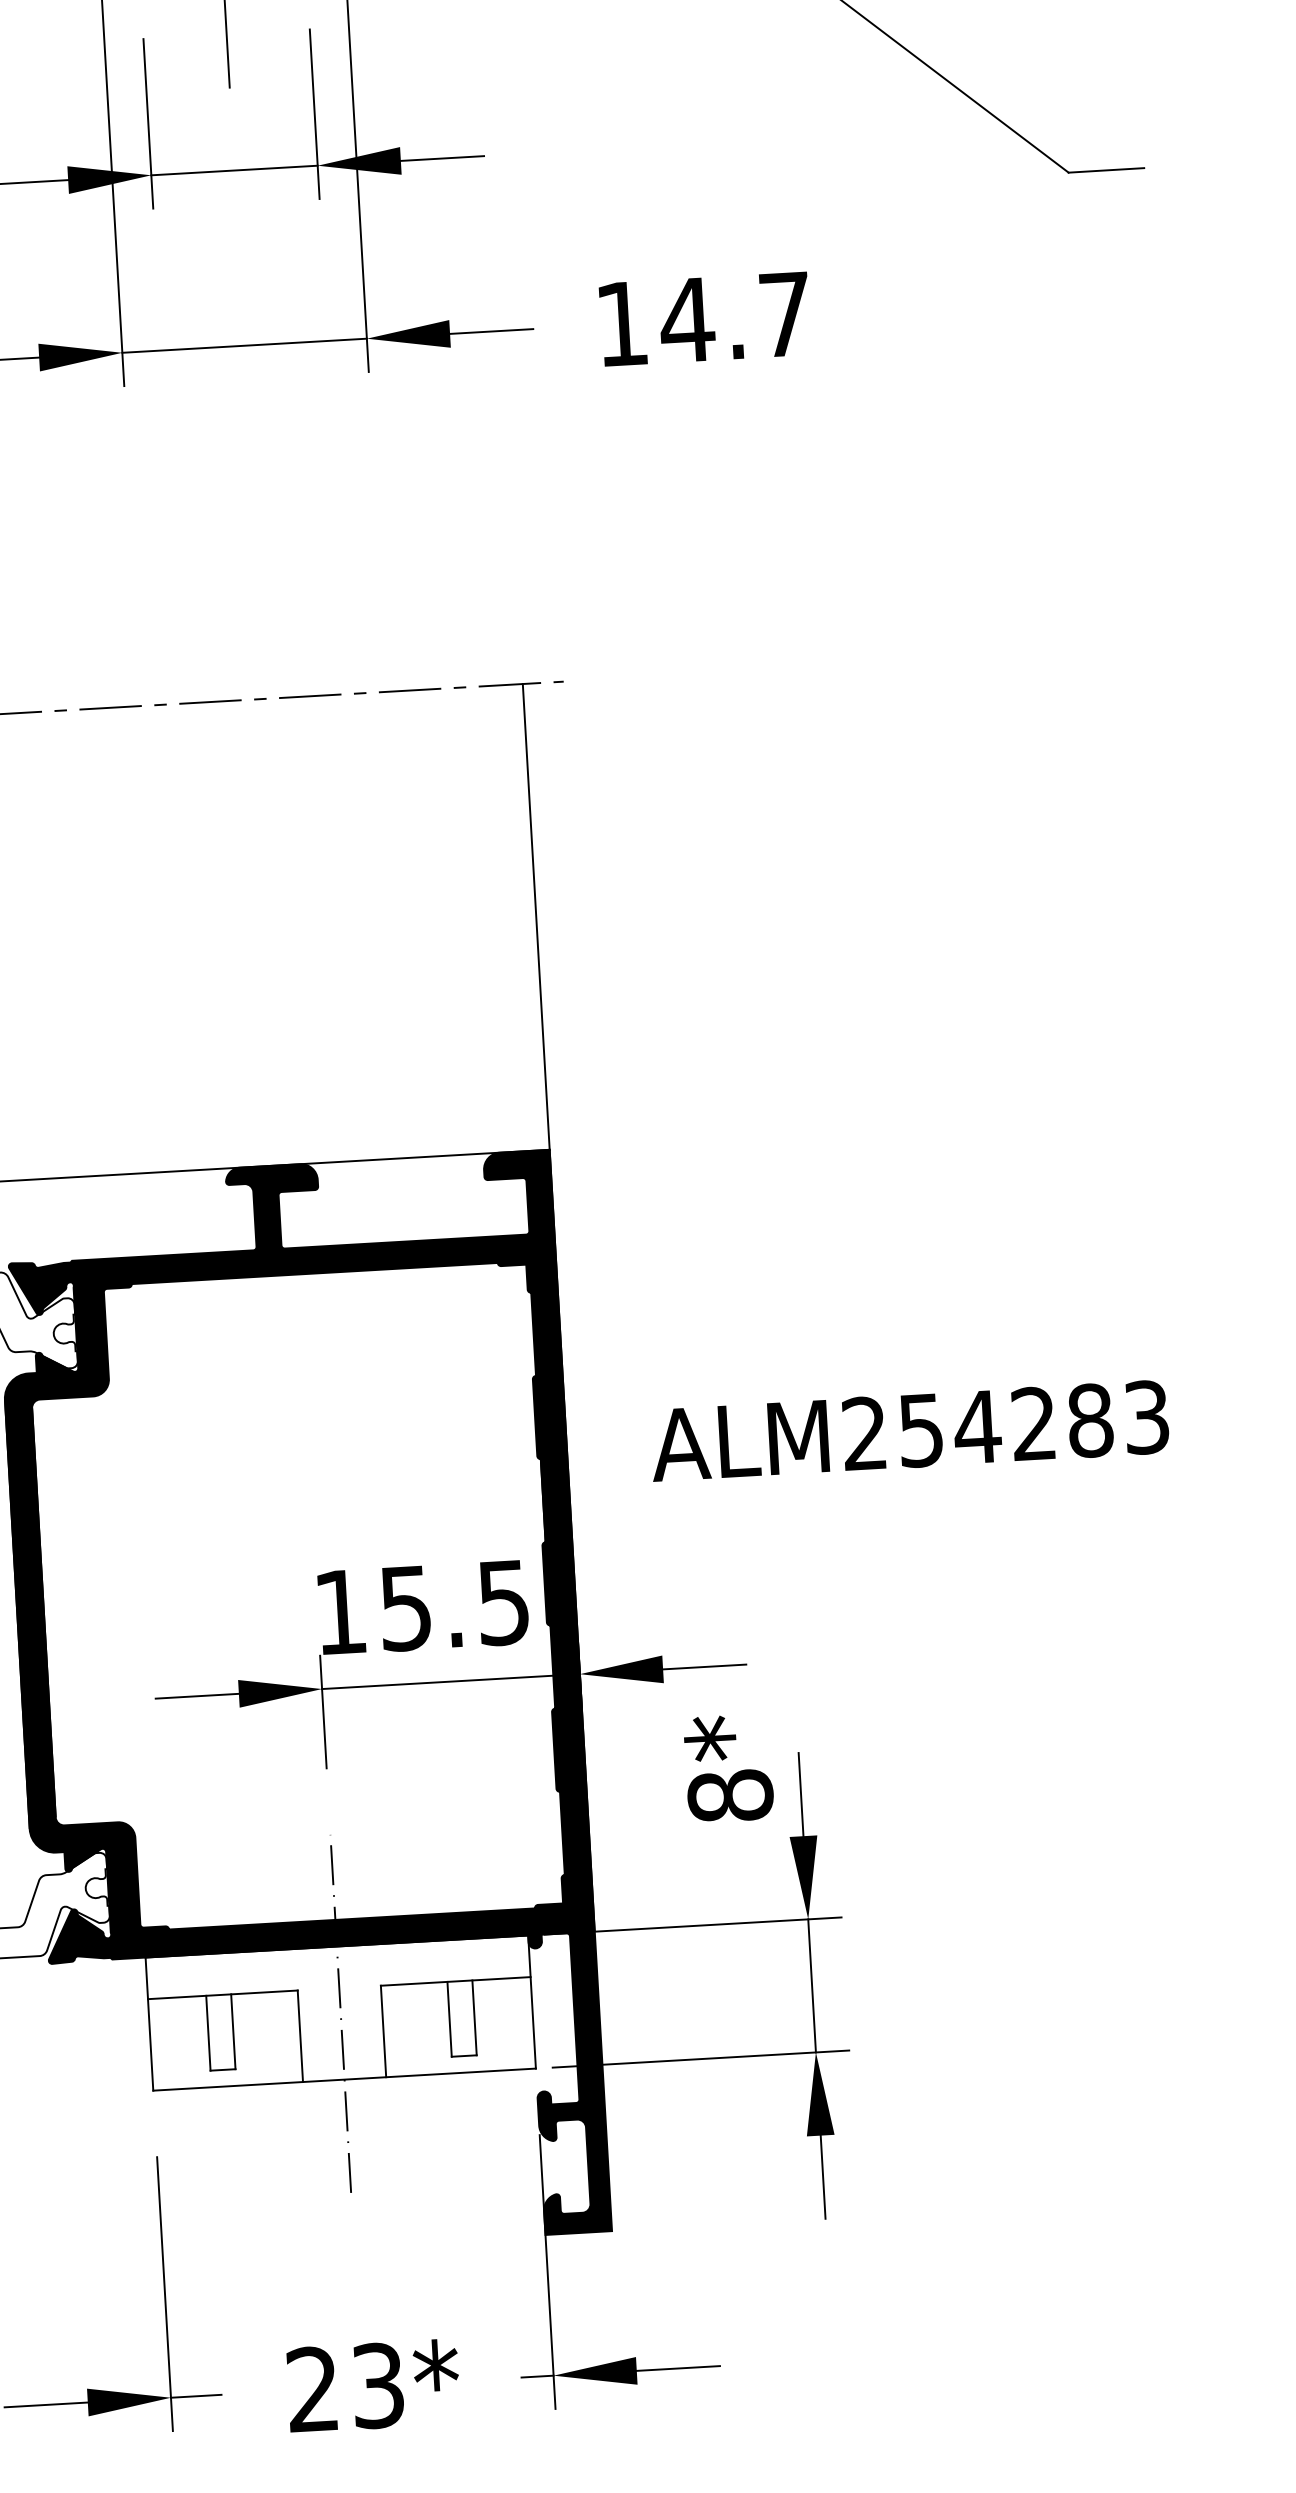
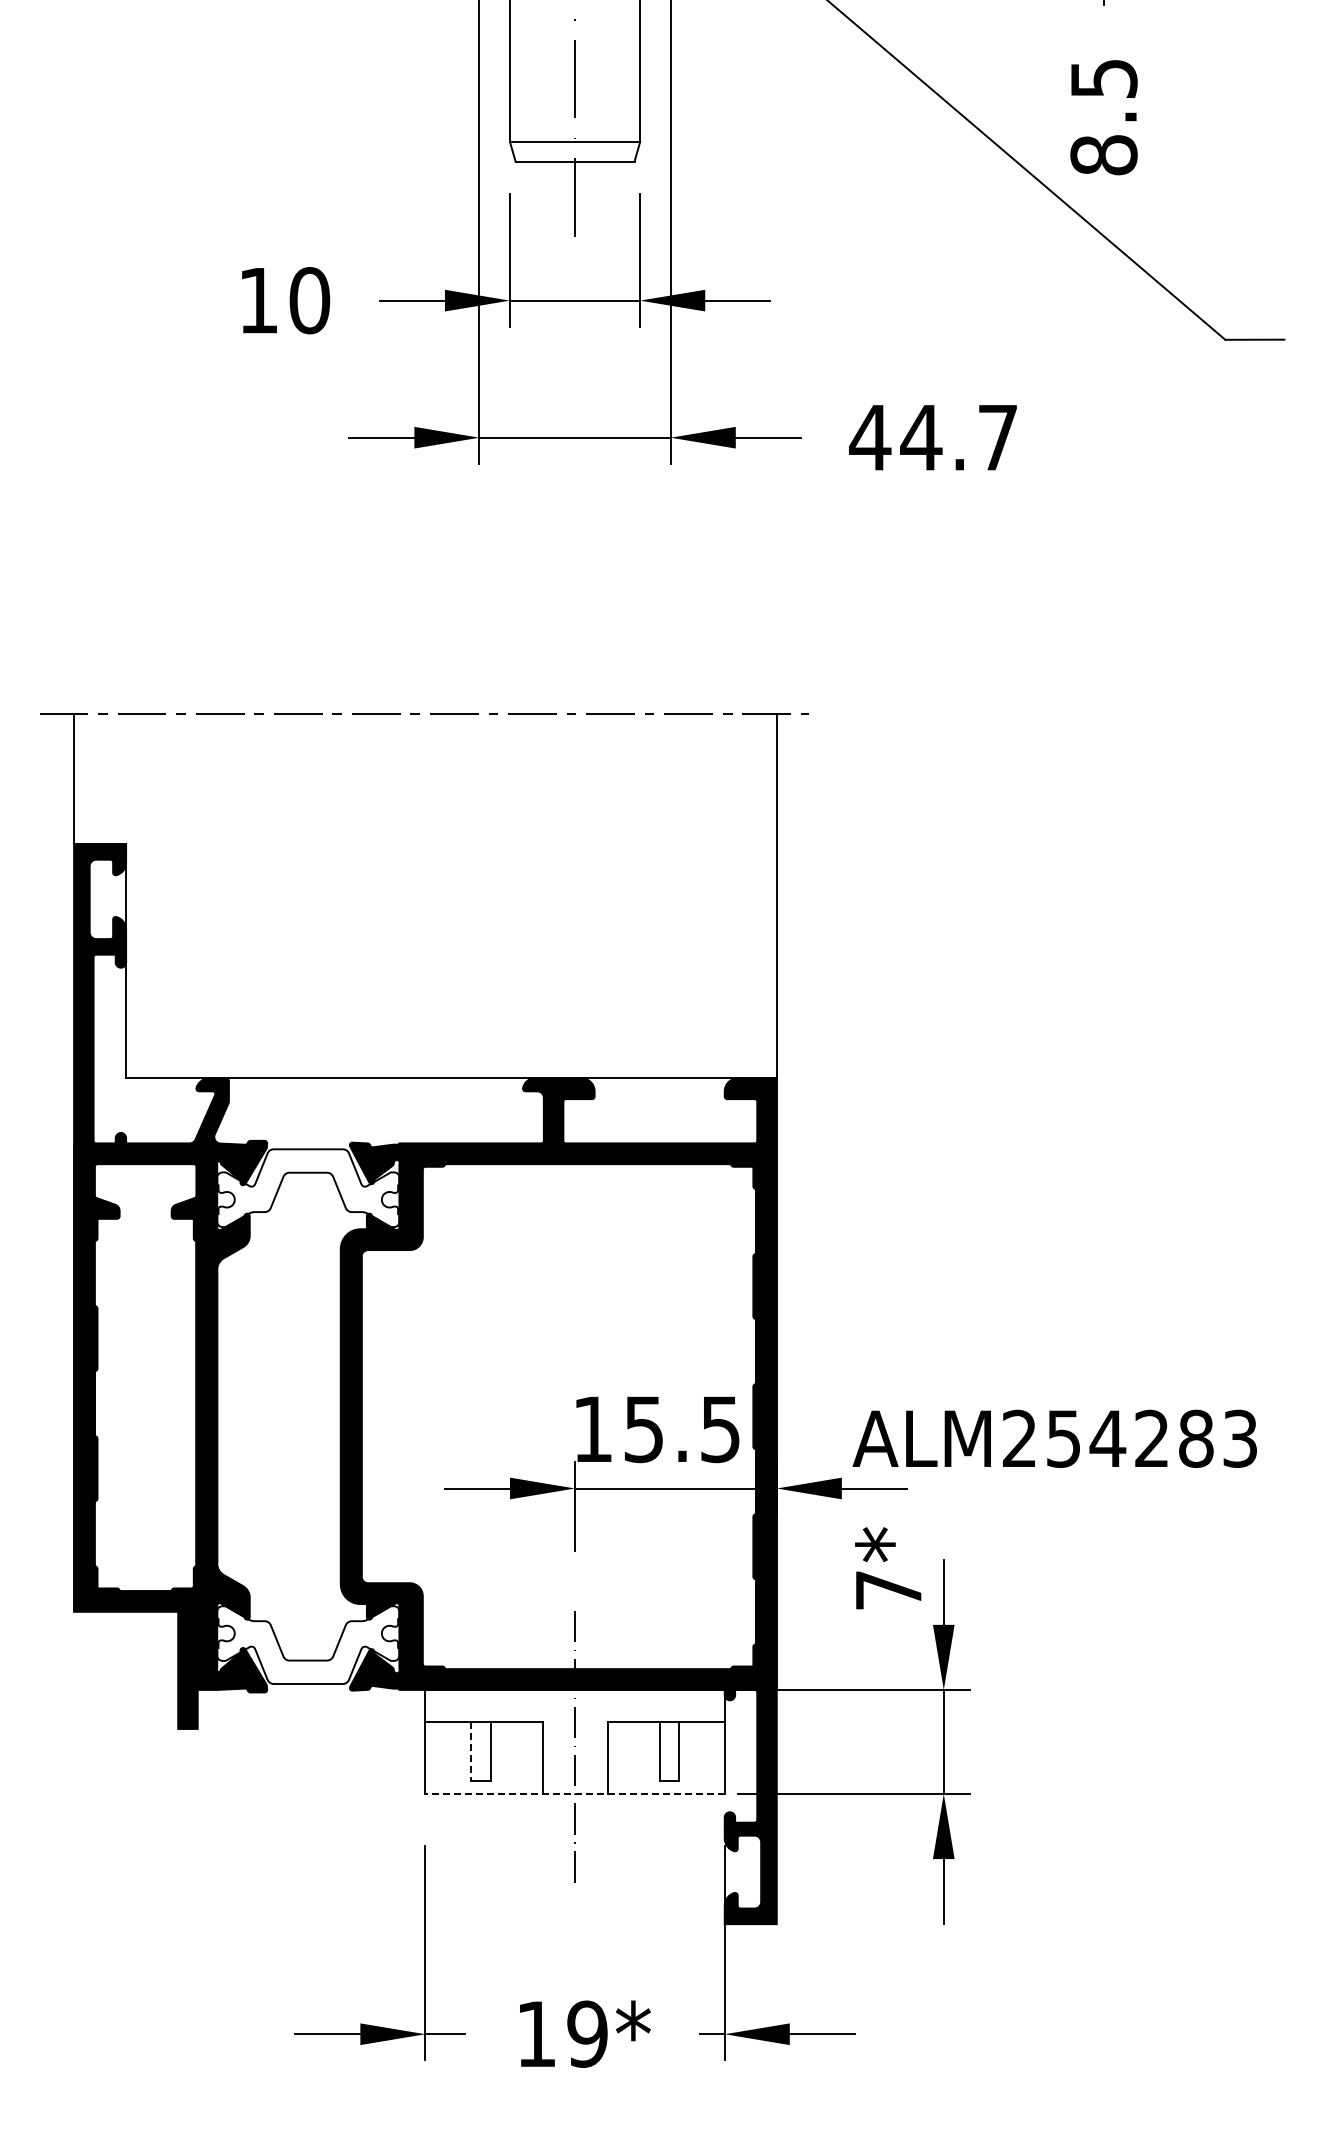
text: (622, 323) -> (870, 437), 14.7 -> 44.7
text: (909, 1430) -> (1054, 1438), moved
text: (730, 1796) -> (888, 1590), 8* -> 7*
line: (207, 2034) -> (470, 1752), solid -> dashed
line: (345, 2080) -> (575, 1794), solid -> dashed
text: (346, 2386) -> (562, 2033), 23* -> 19*

